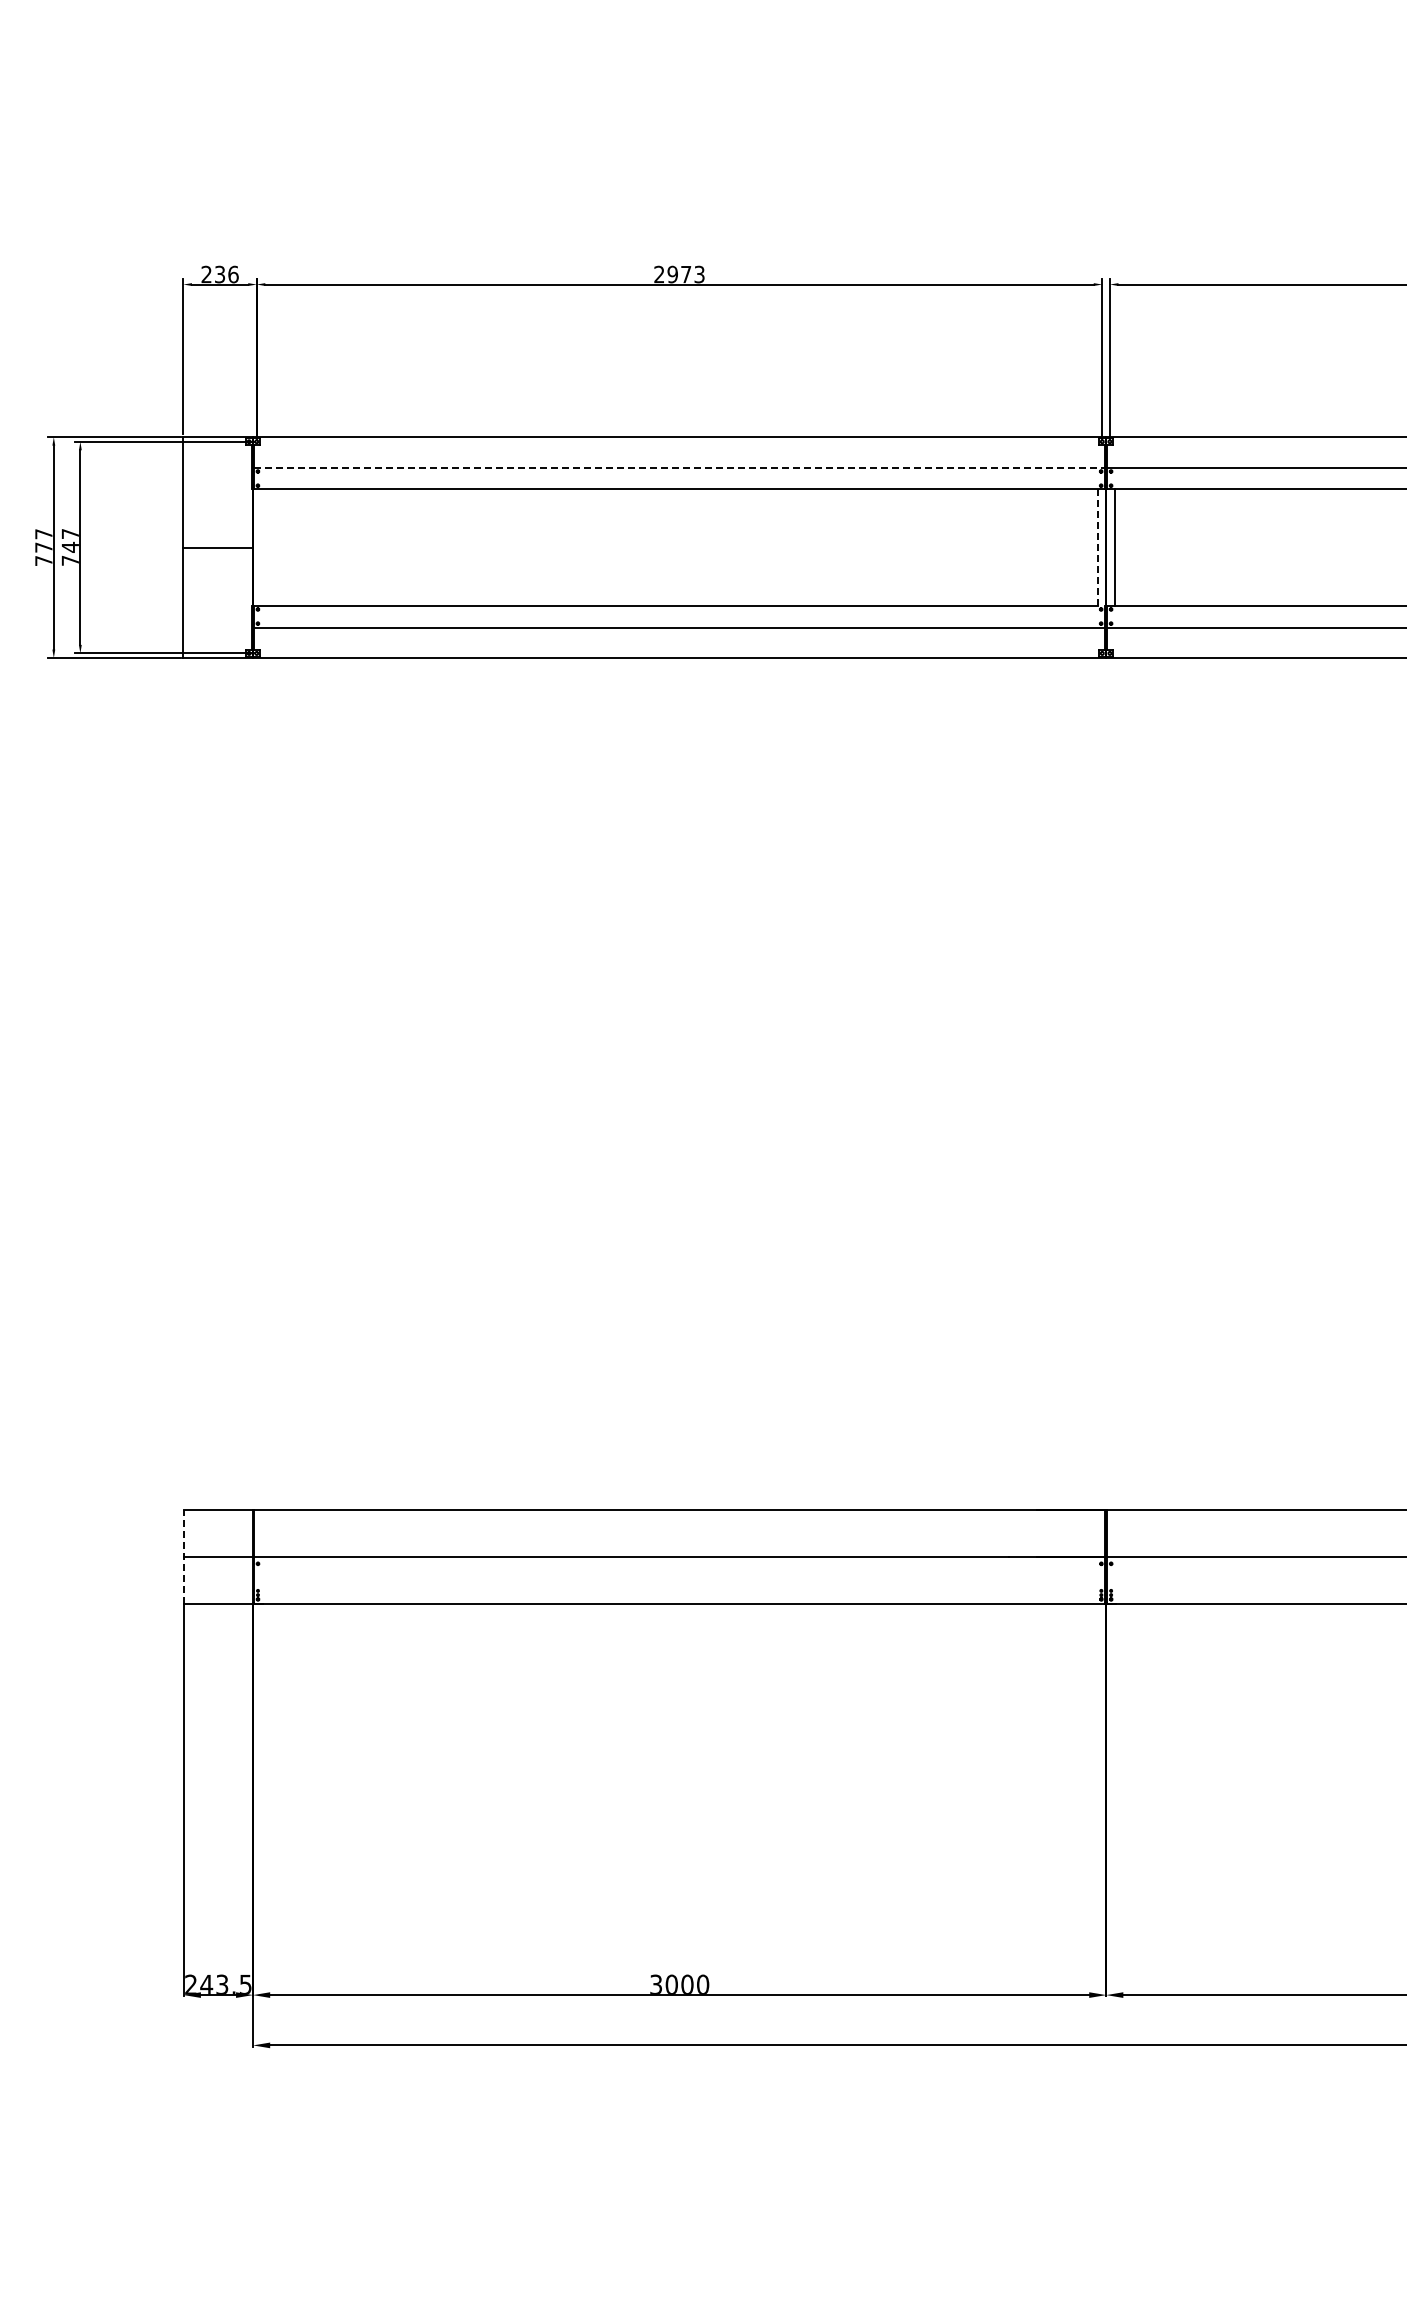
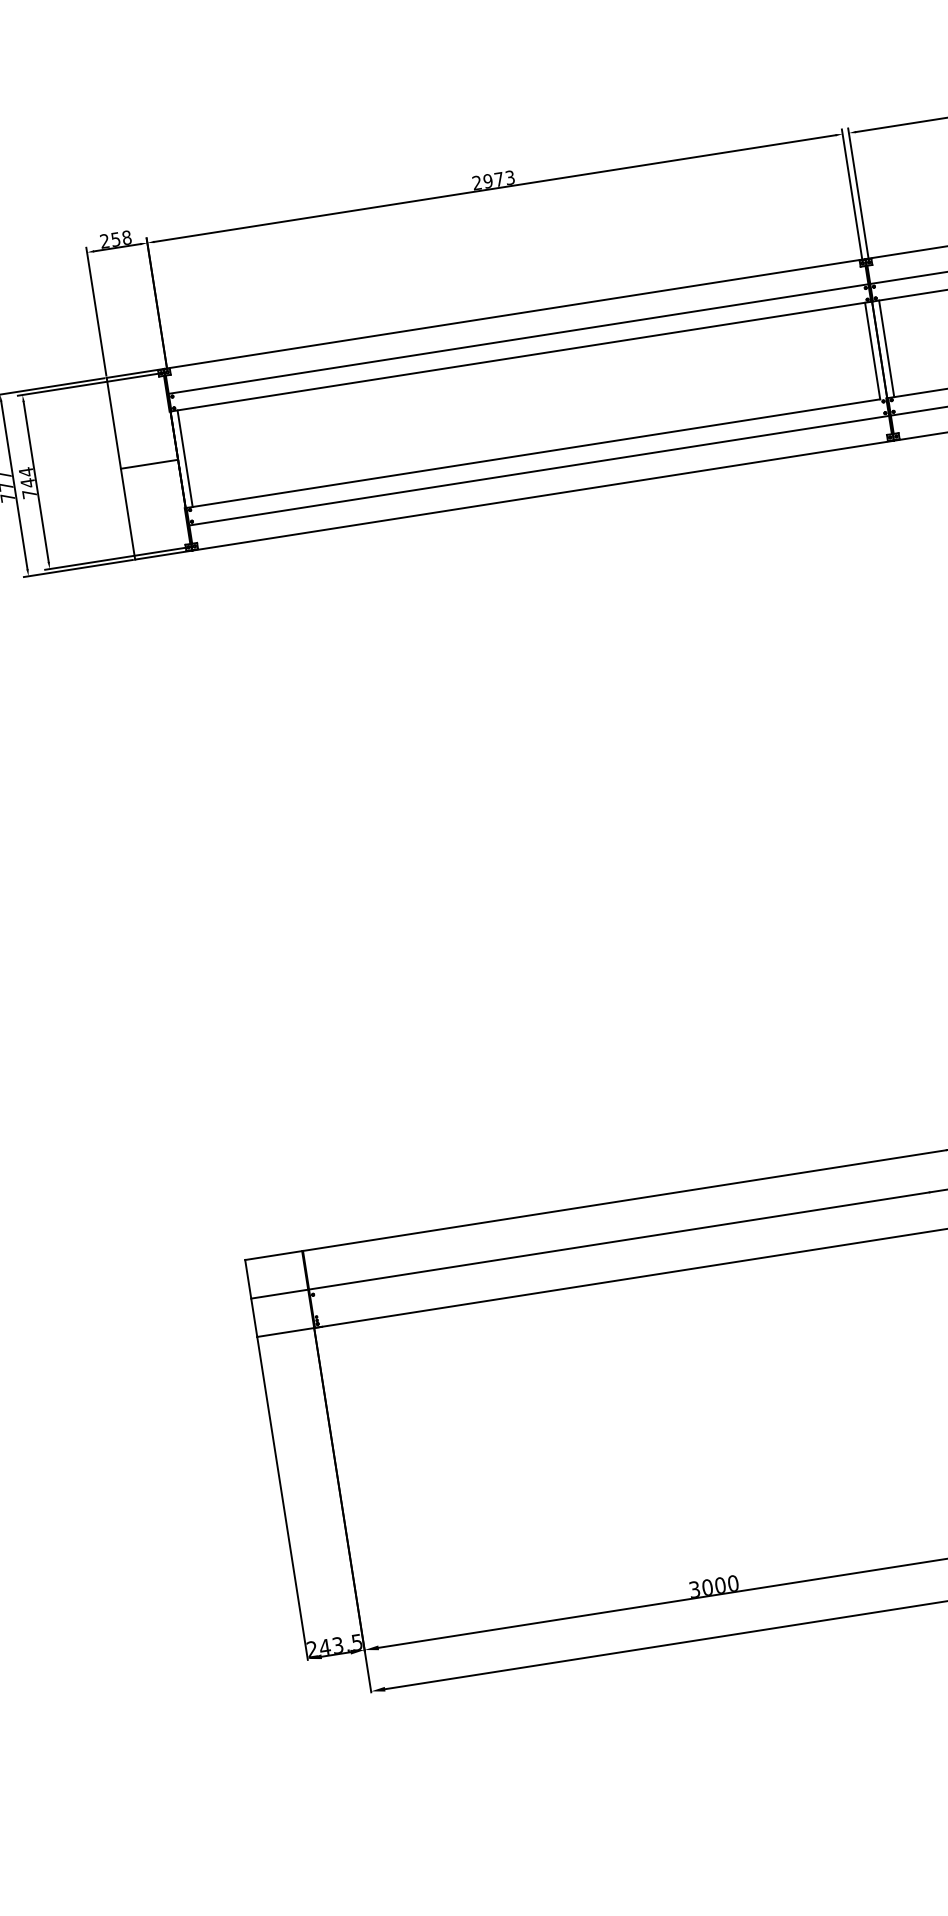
text: (226, 274) -> (121, 238), 236 -> 258
line: (680, 467) -> (519, 338), dashed -> solid
text: (69, 533) -> (25, 471), 747 -> 744
line: (261, 547) -> (185, 458), added
line: (1097, 547) -> (872, 350), dashed -> solid
line: (183, 1556) -> (250, 1298), dashed -> solid

